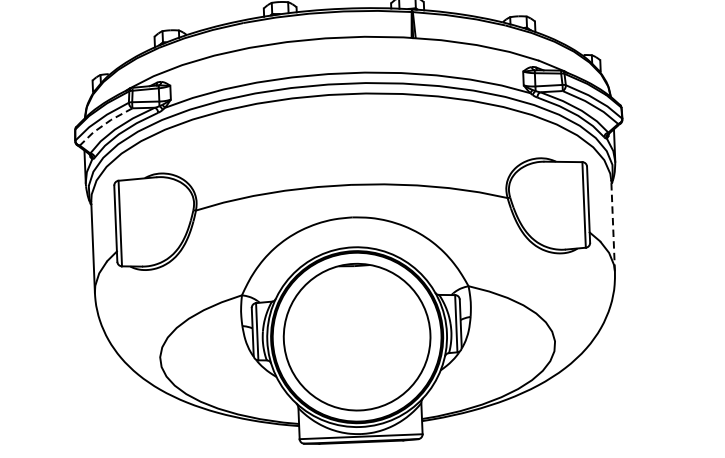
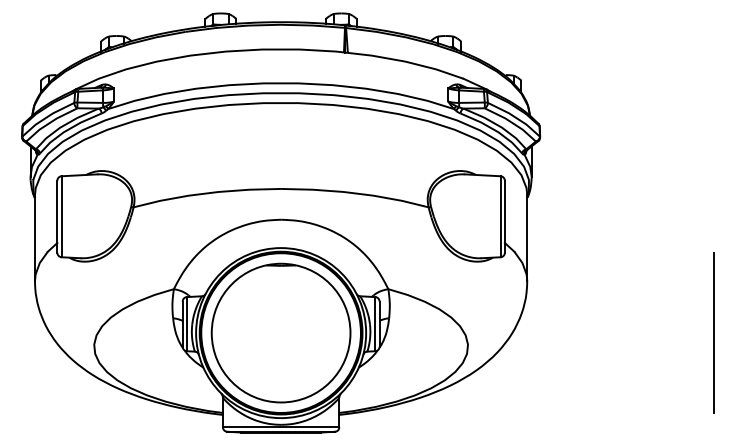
line: (104, 124) -> (50, 122), dashed -> solid
line: (613, 225) -> (527, 237), dashed -> solid

